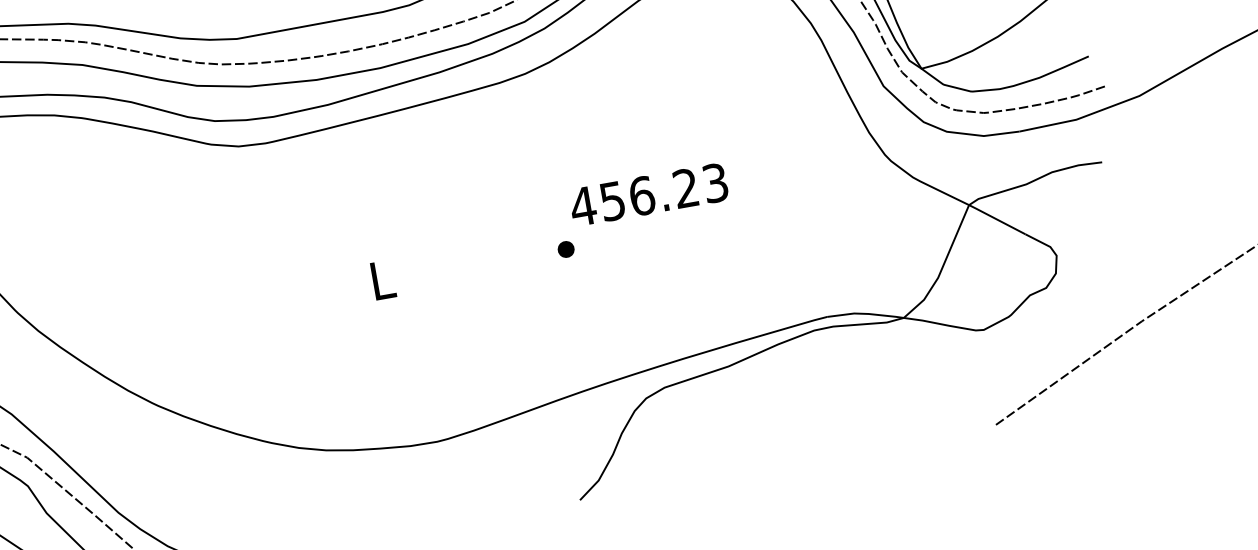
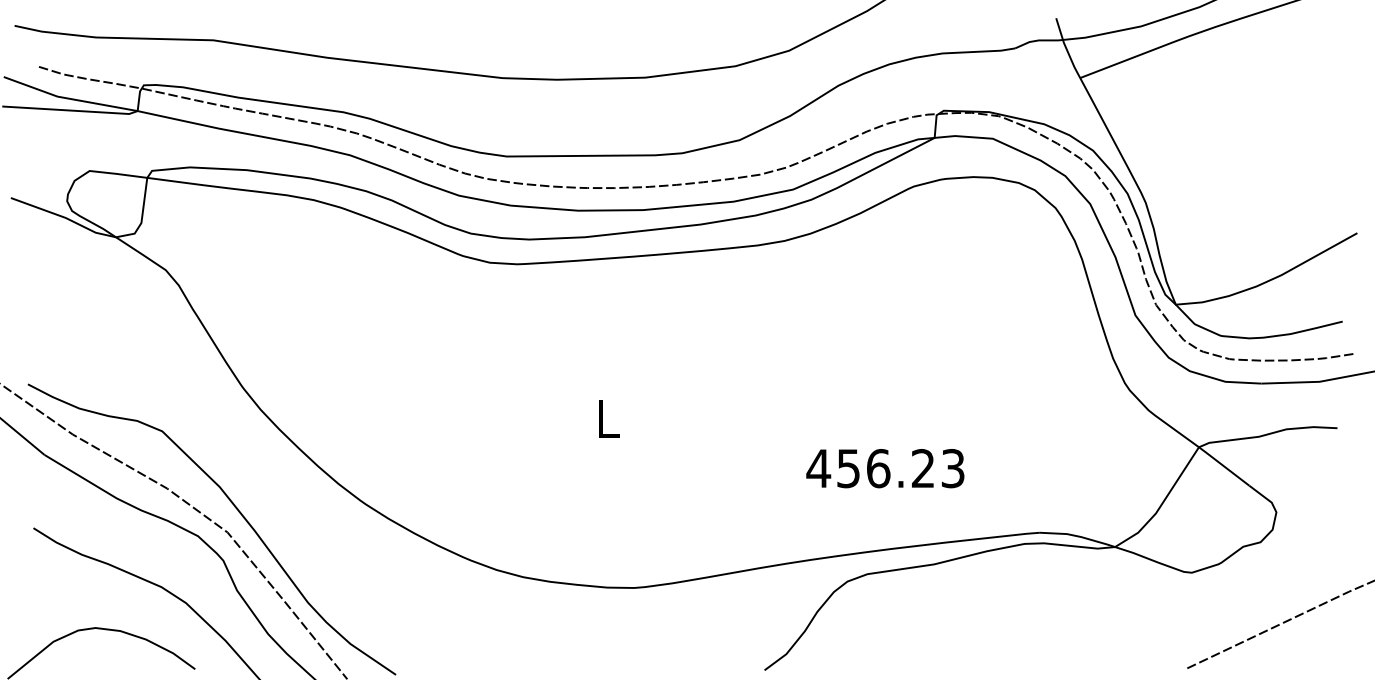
text: (648, 194) -> (885, 468), moved
part: (566, 248) -> (794, 420), removed

